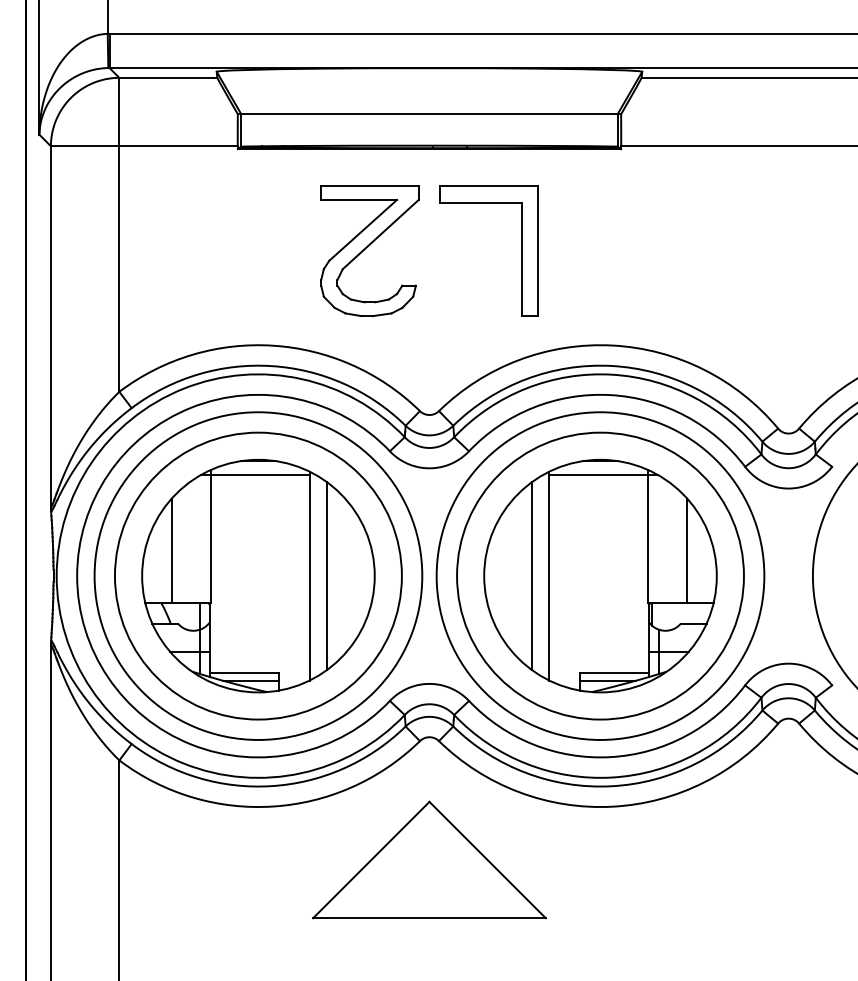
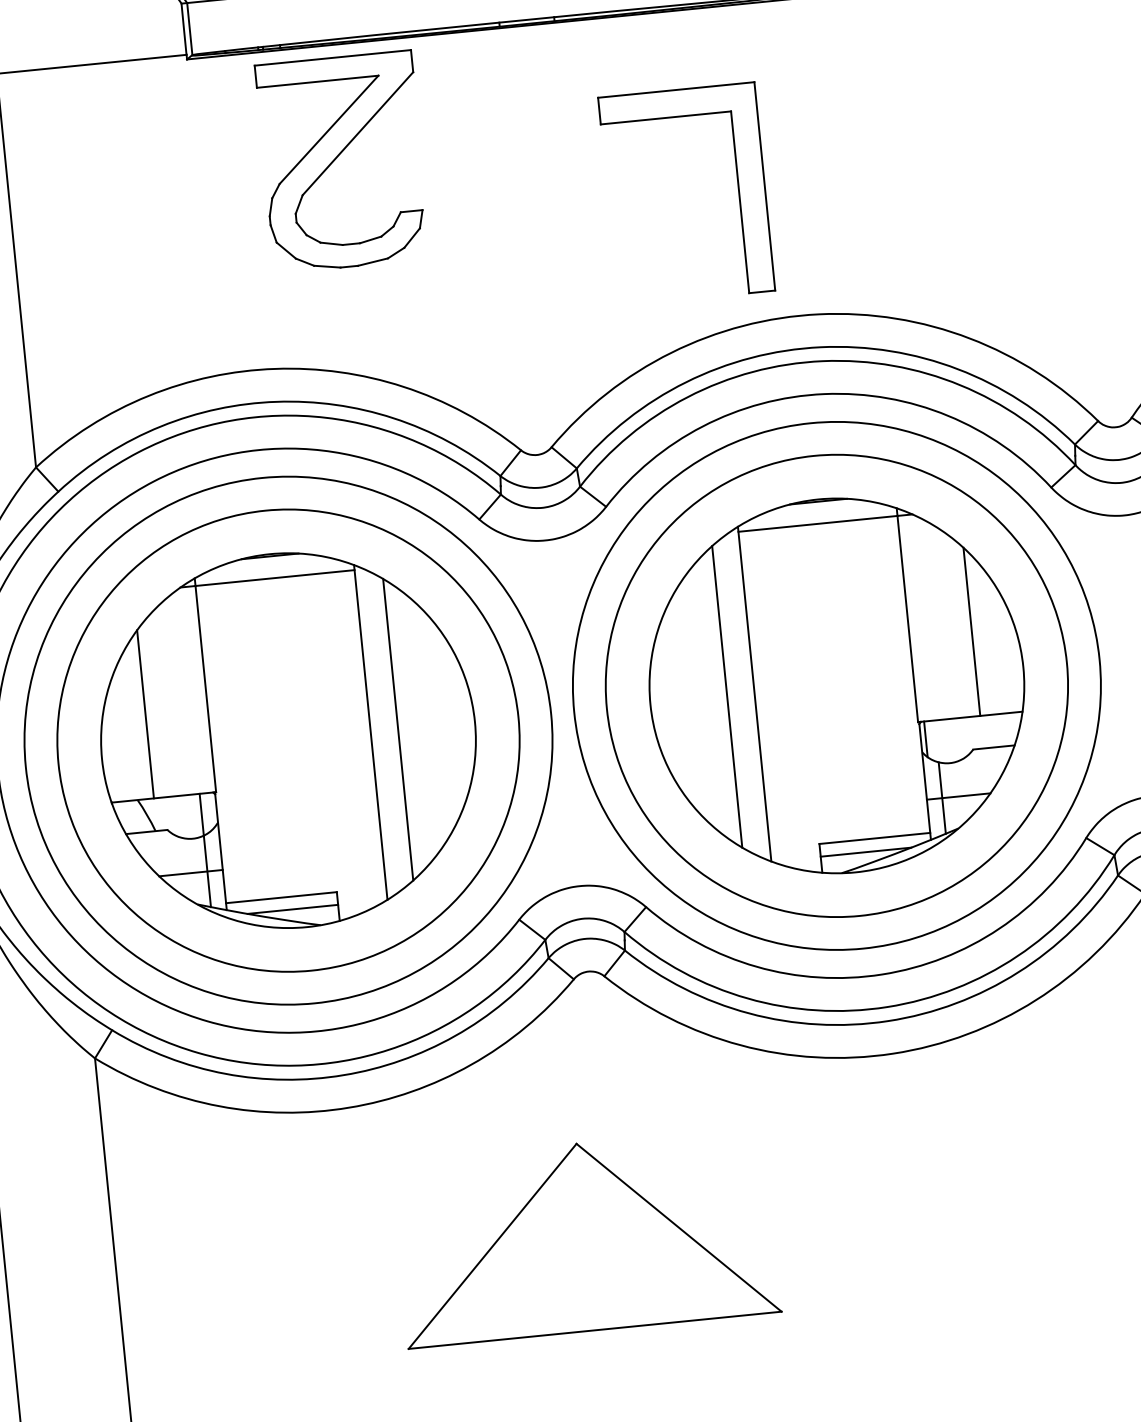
part: (521, 250) -> (738, 187), moved
part: (369, 251) -> (342, 162), moved
part: (429, 859) -> (585, 1236), moved

